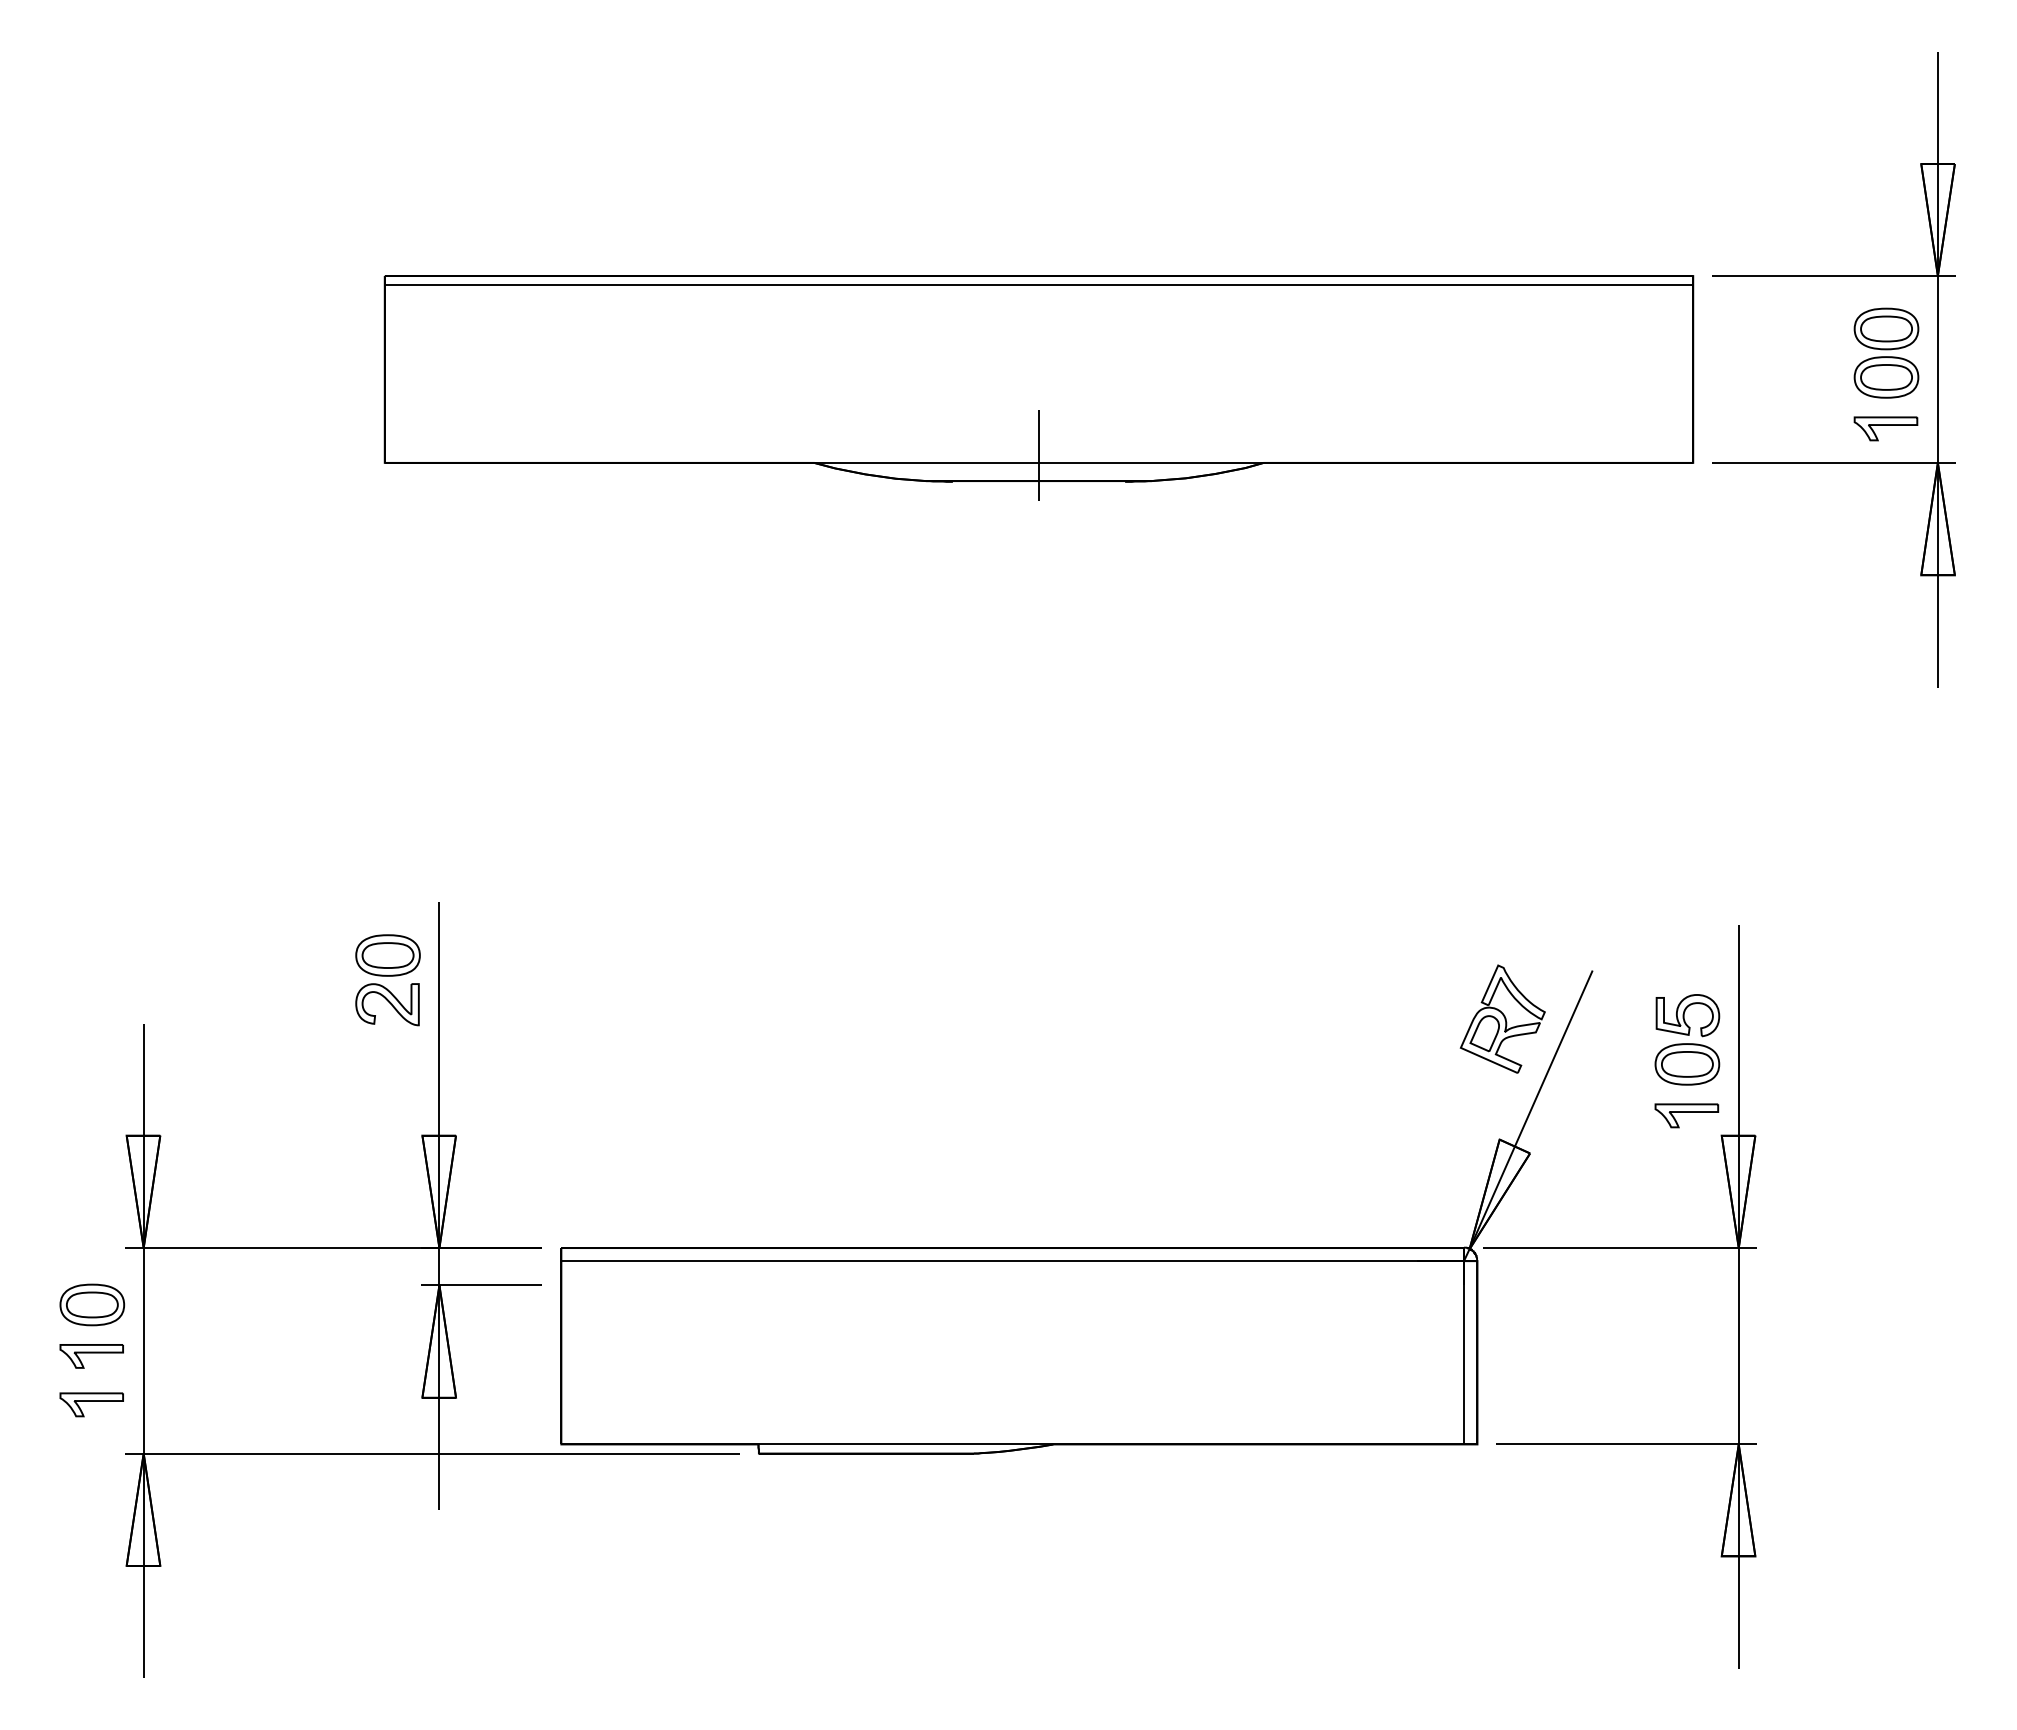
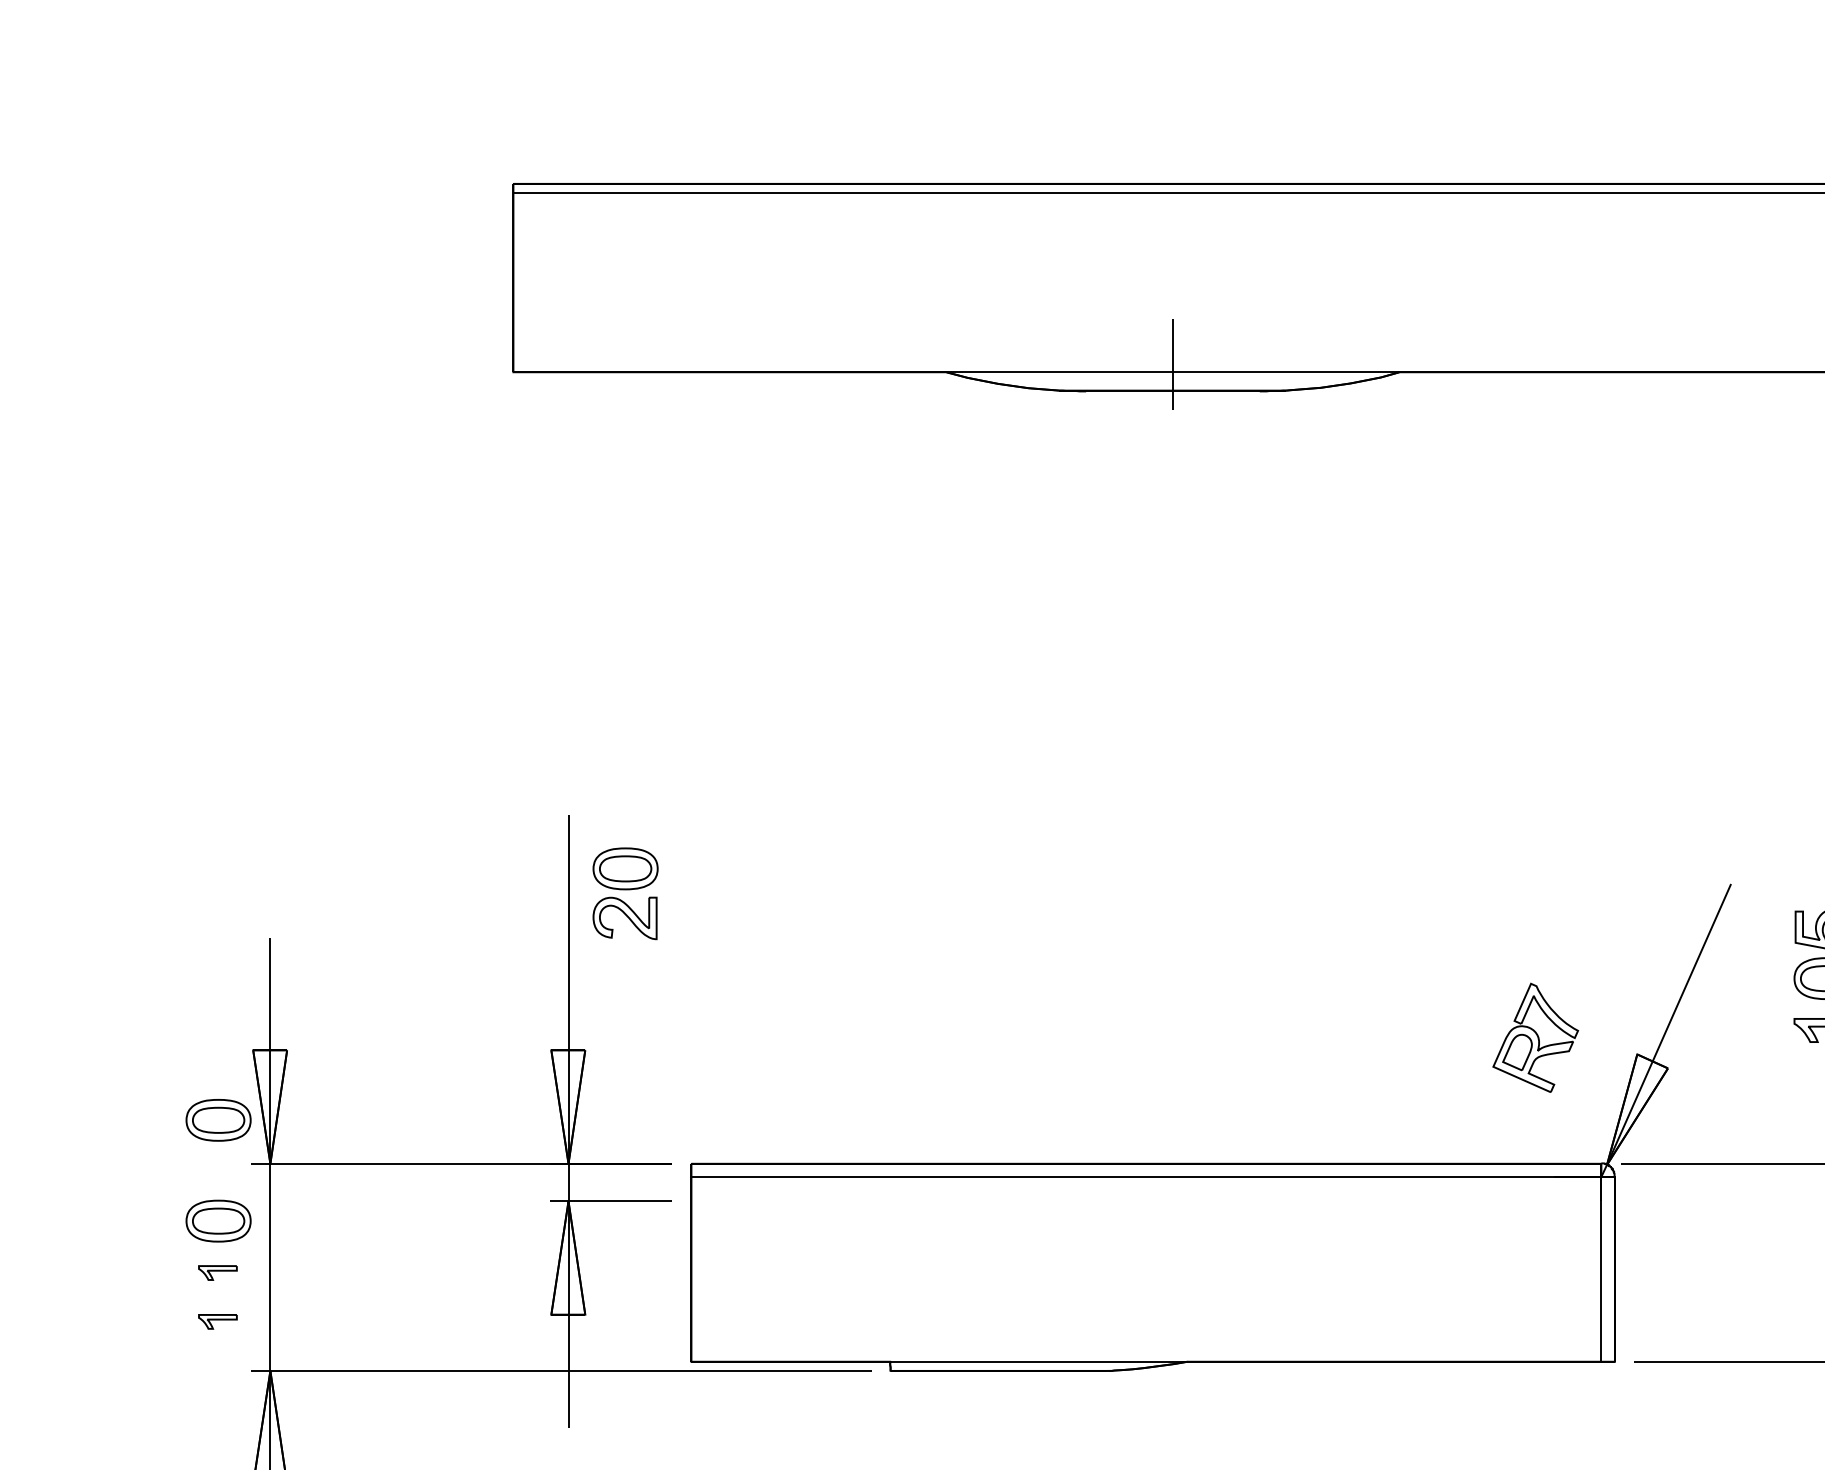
part: (387, 980) -> (625, 894), moved
part: (1502, 1018) -> (1535, 1037), moved
part: (92, 1204) -> (218, 1119), added
part: (91, 1356) -> (217, 1273), size x0.6
part: (91, 1404) -> (217, 1321), size x0.6

